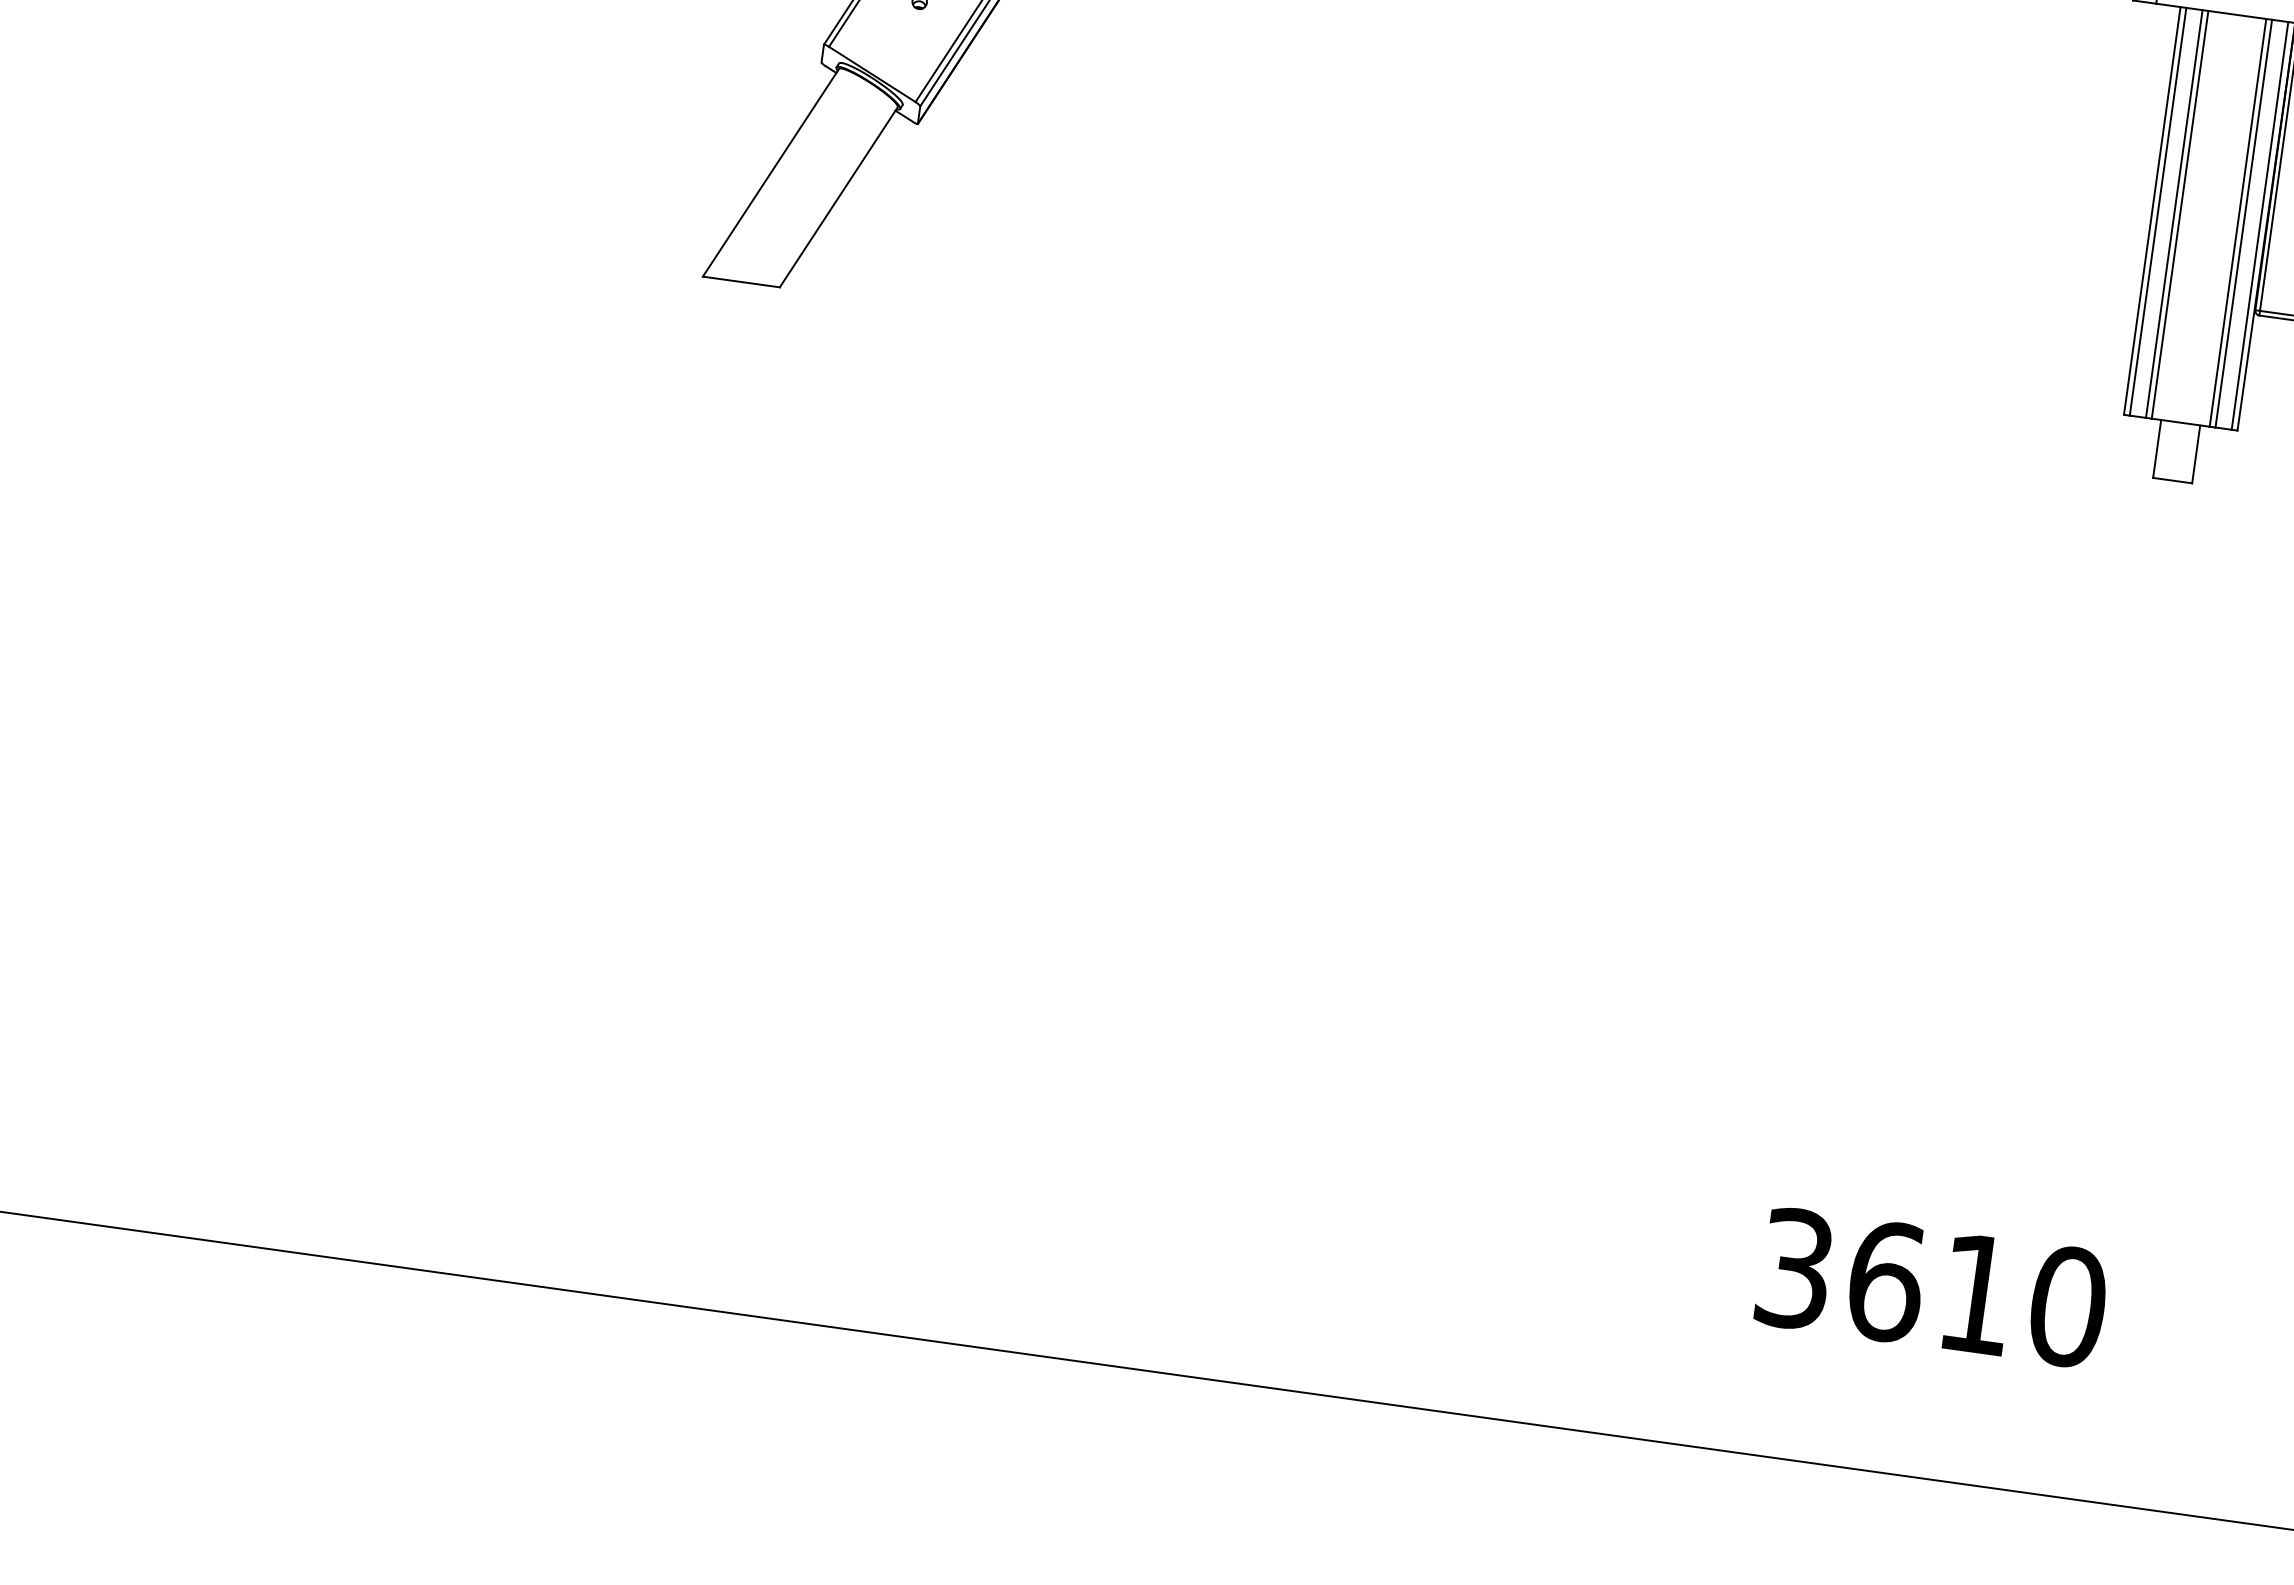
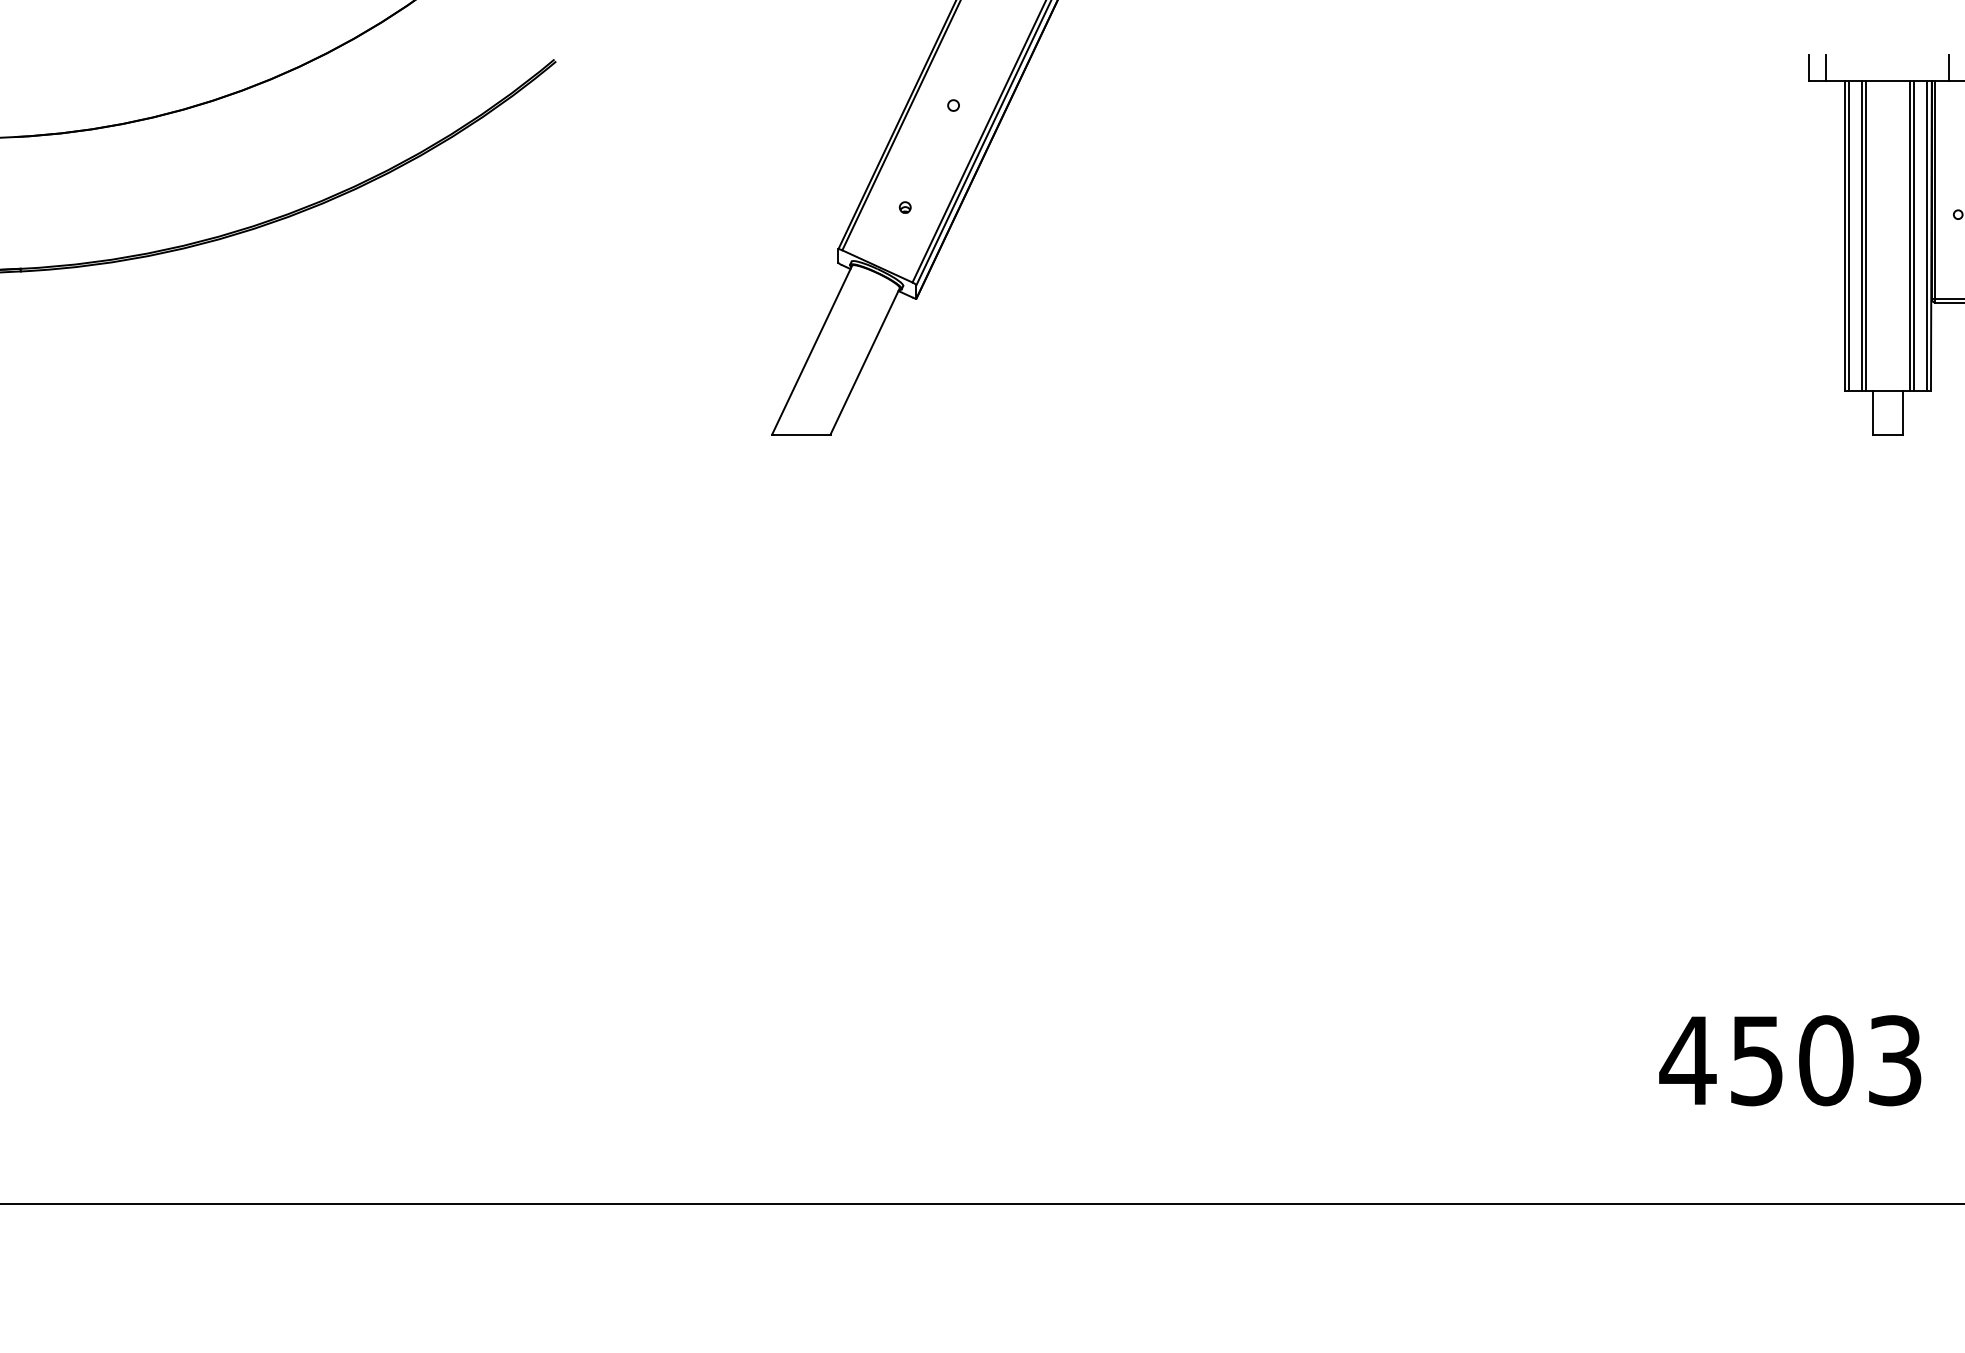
text: (1929, 1287) -> (1790, 1060), 3610 -> 4503

